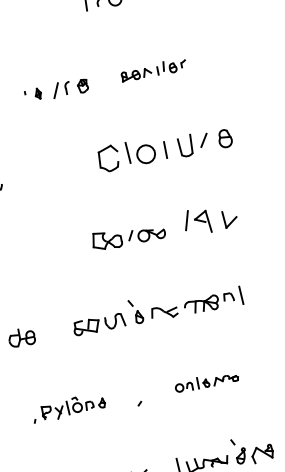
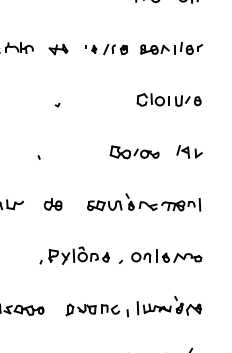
part: (153, 70) -> (171, 48), size x1.43
part: (163, 147) -> (168, 99), size x0.71
part: (210, 218) -> (189, 151), size x0.71
part: (206, 380) -> (166, 255), size x1.67
part: (68, 407) -> (74, 255), size x1.43

